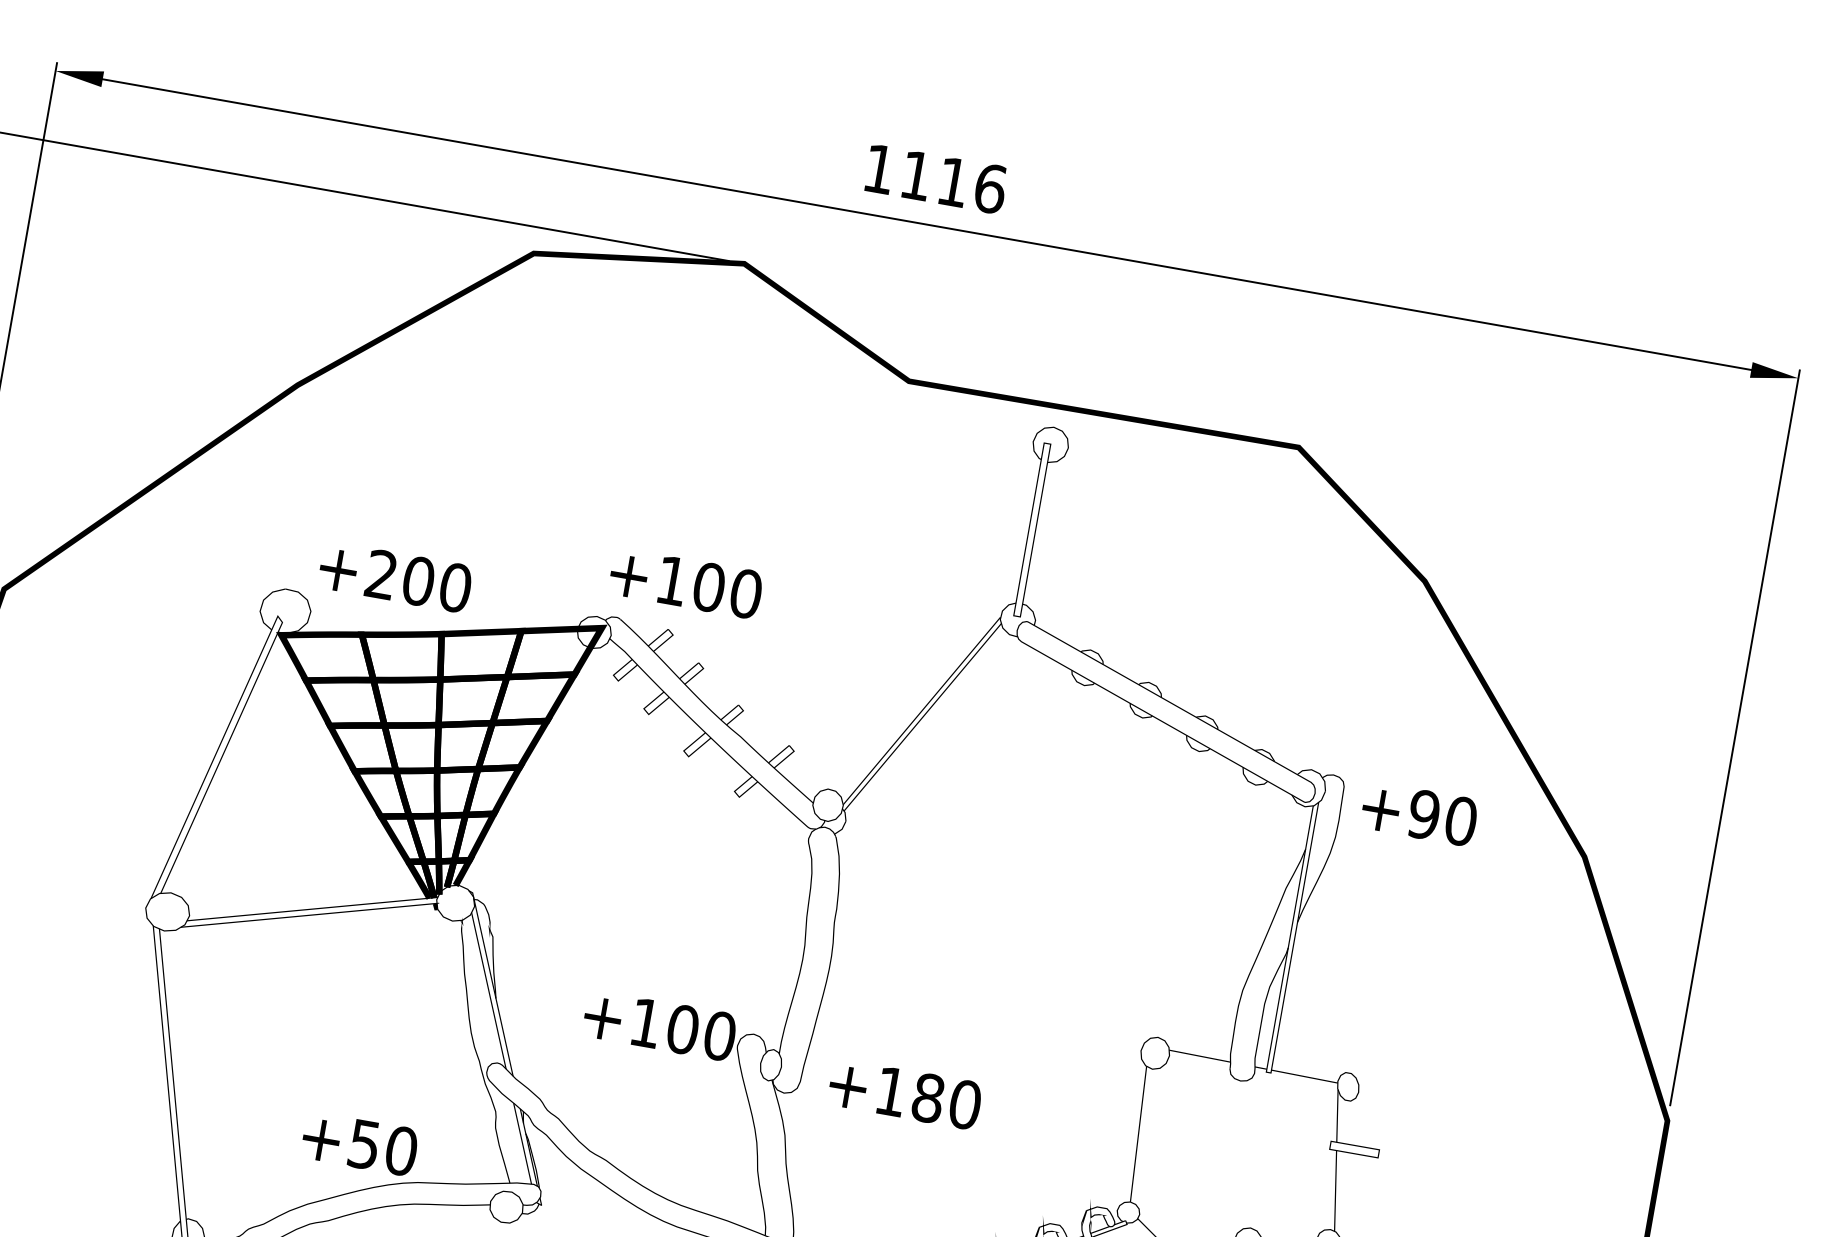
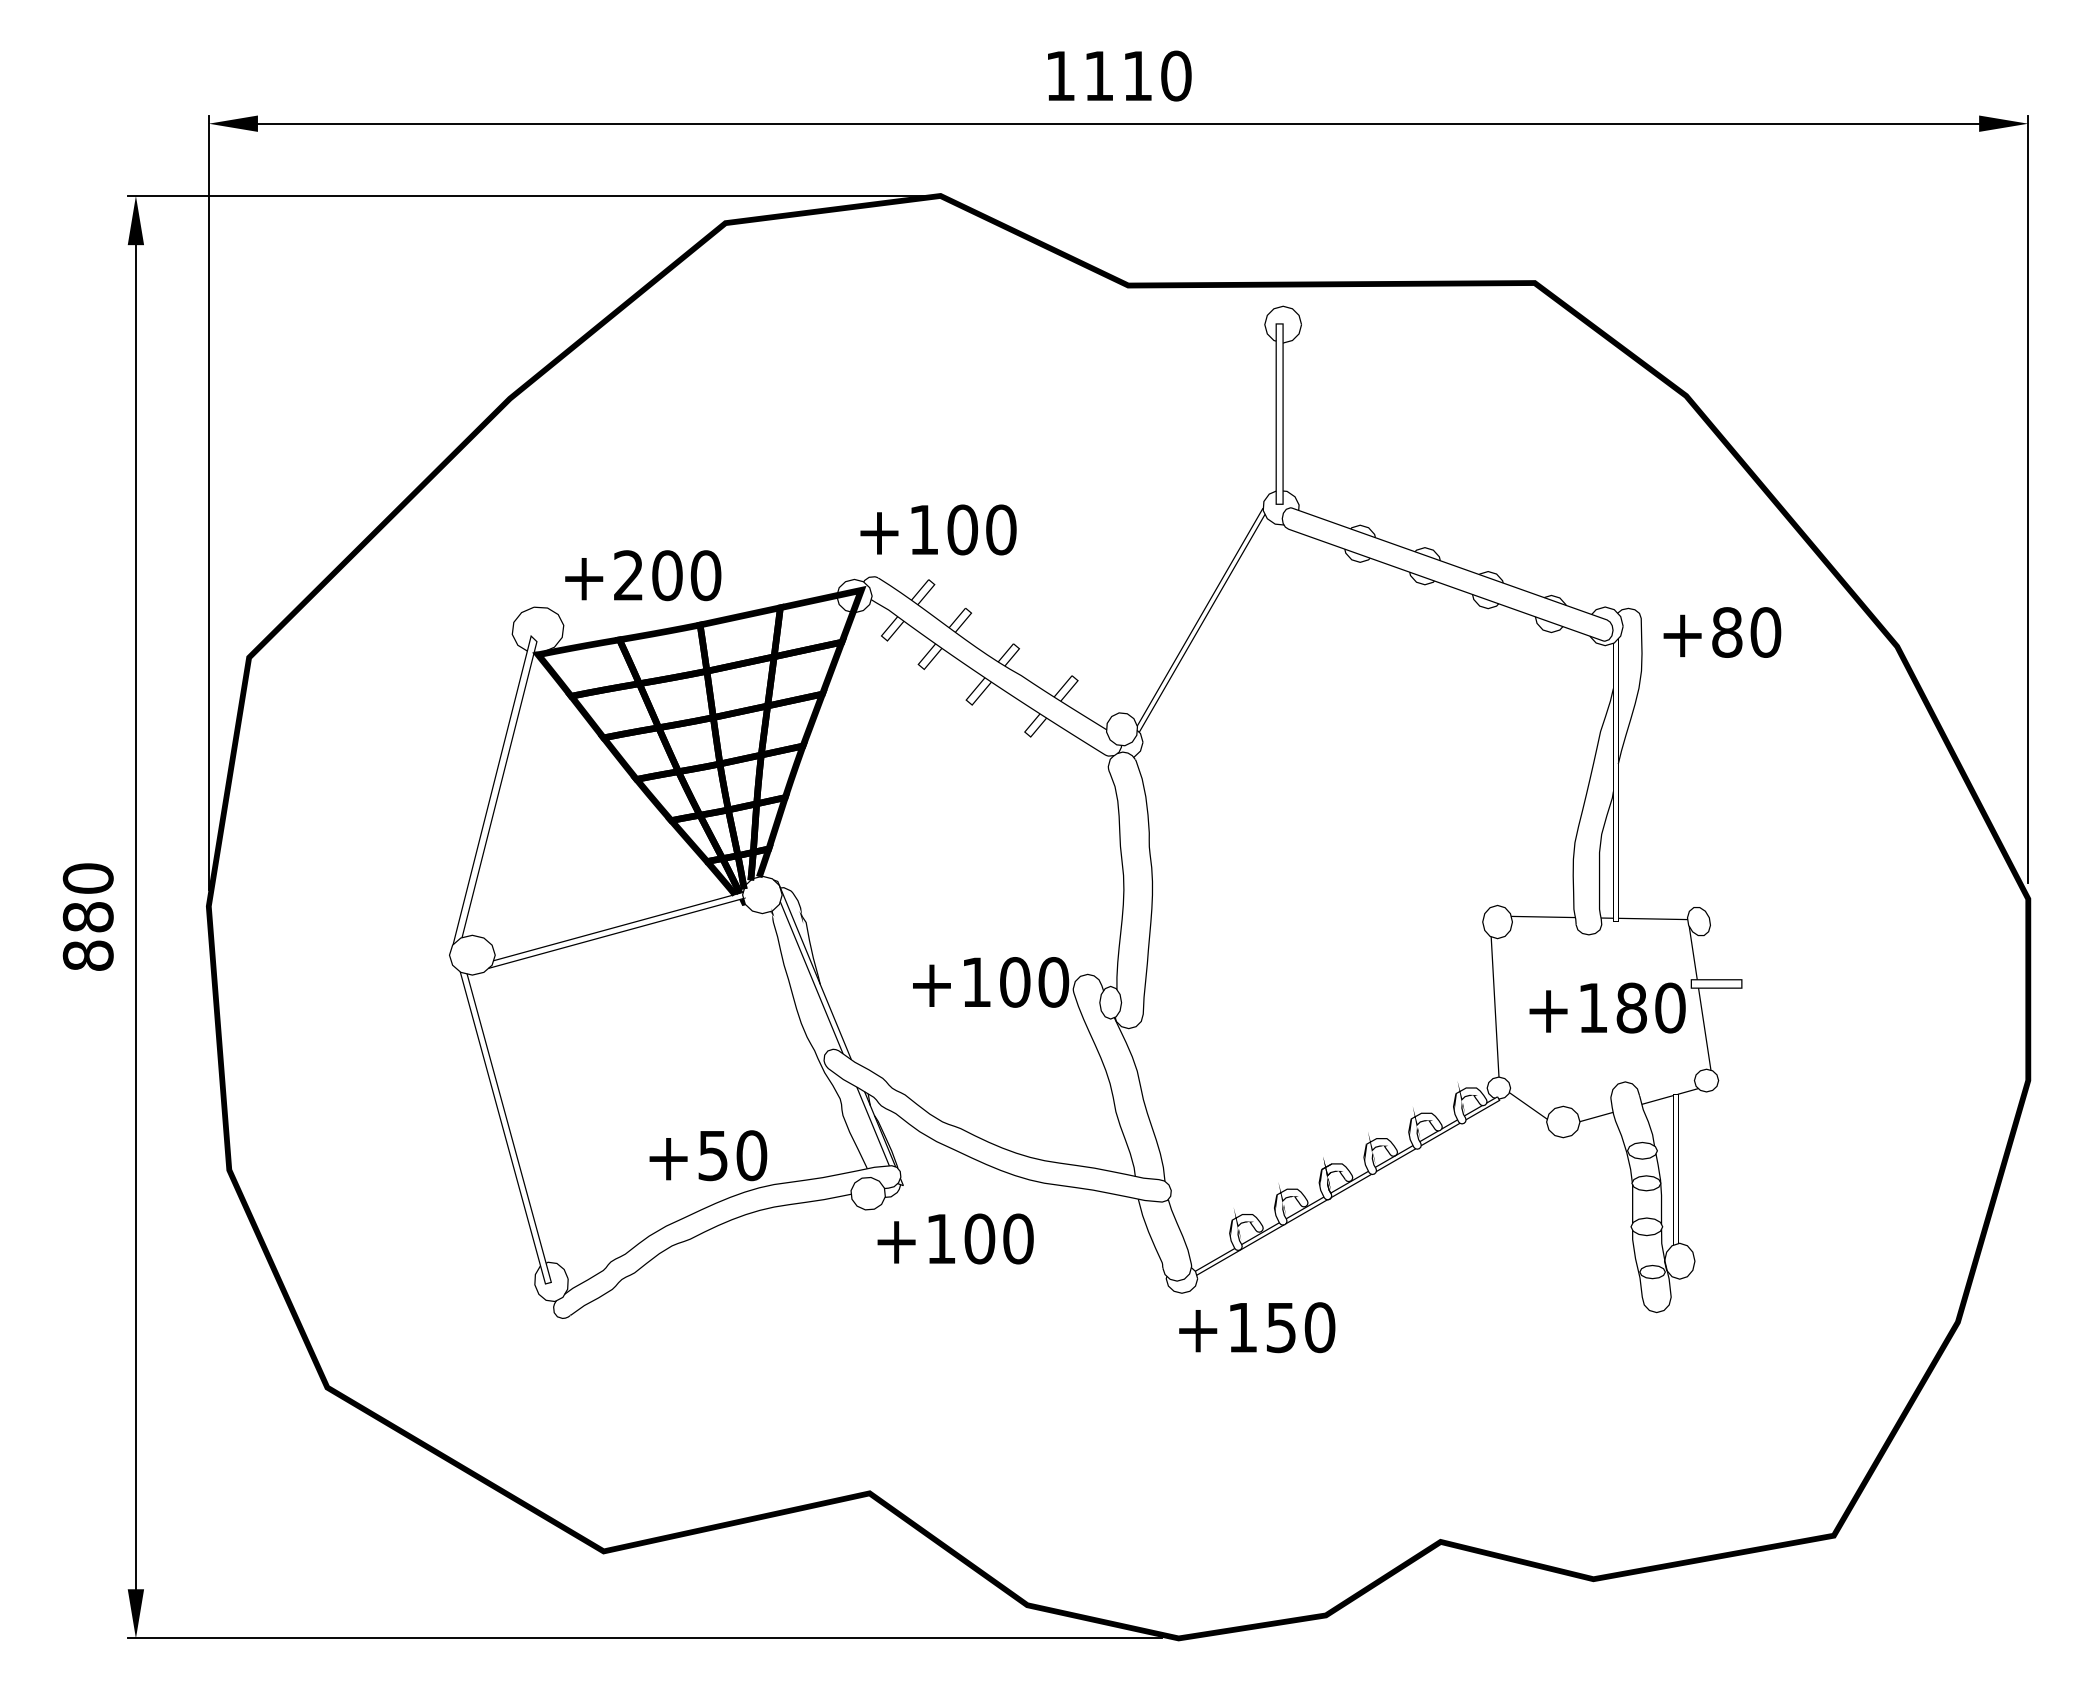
text: (990, 188) -> (1176, 75), 1116 -> 1110
text: (1424, 814) -> (1727, 632), +90 -> +80
text: (905, 1093) -> (1607, 1007), moved

